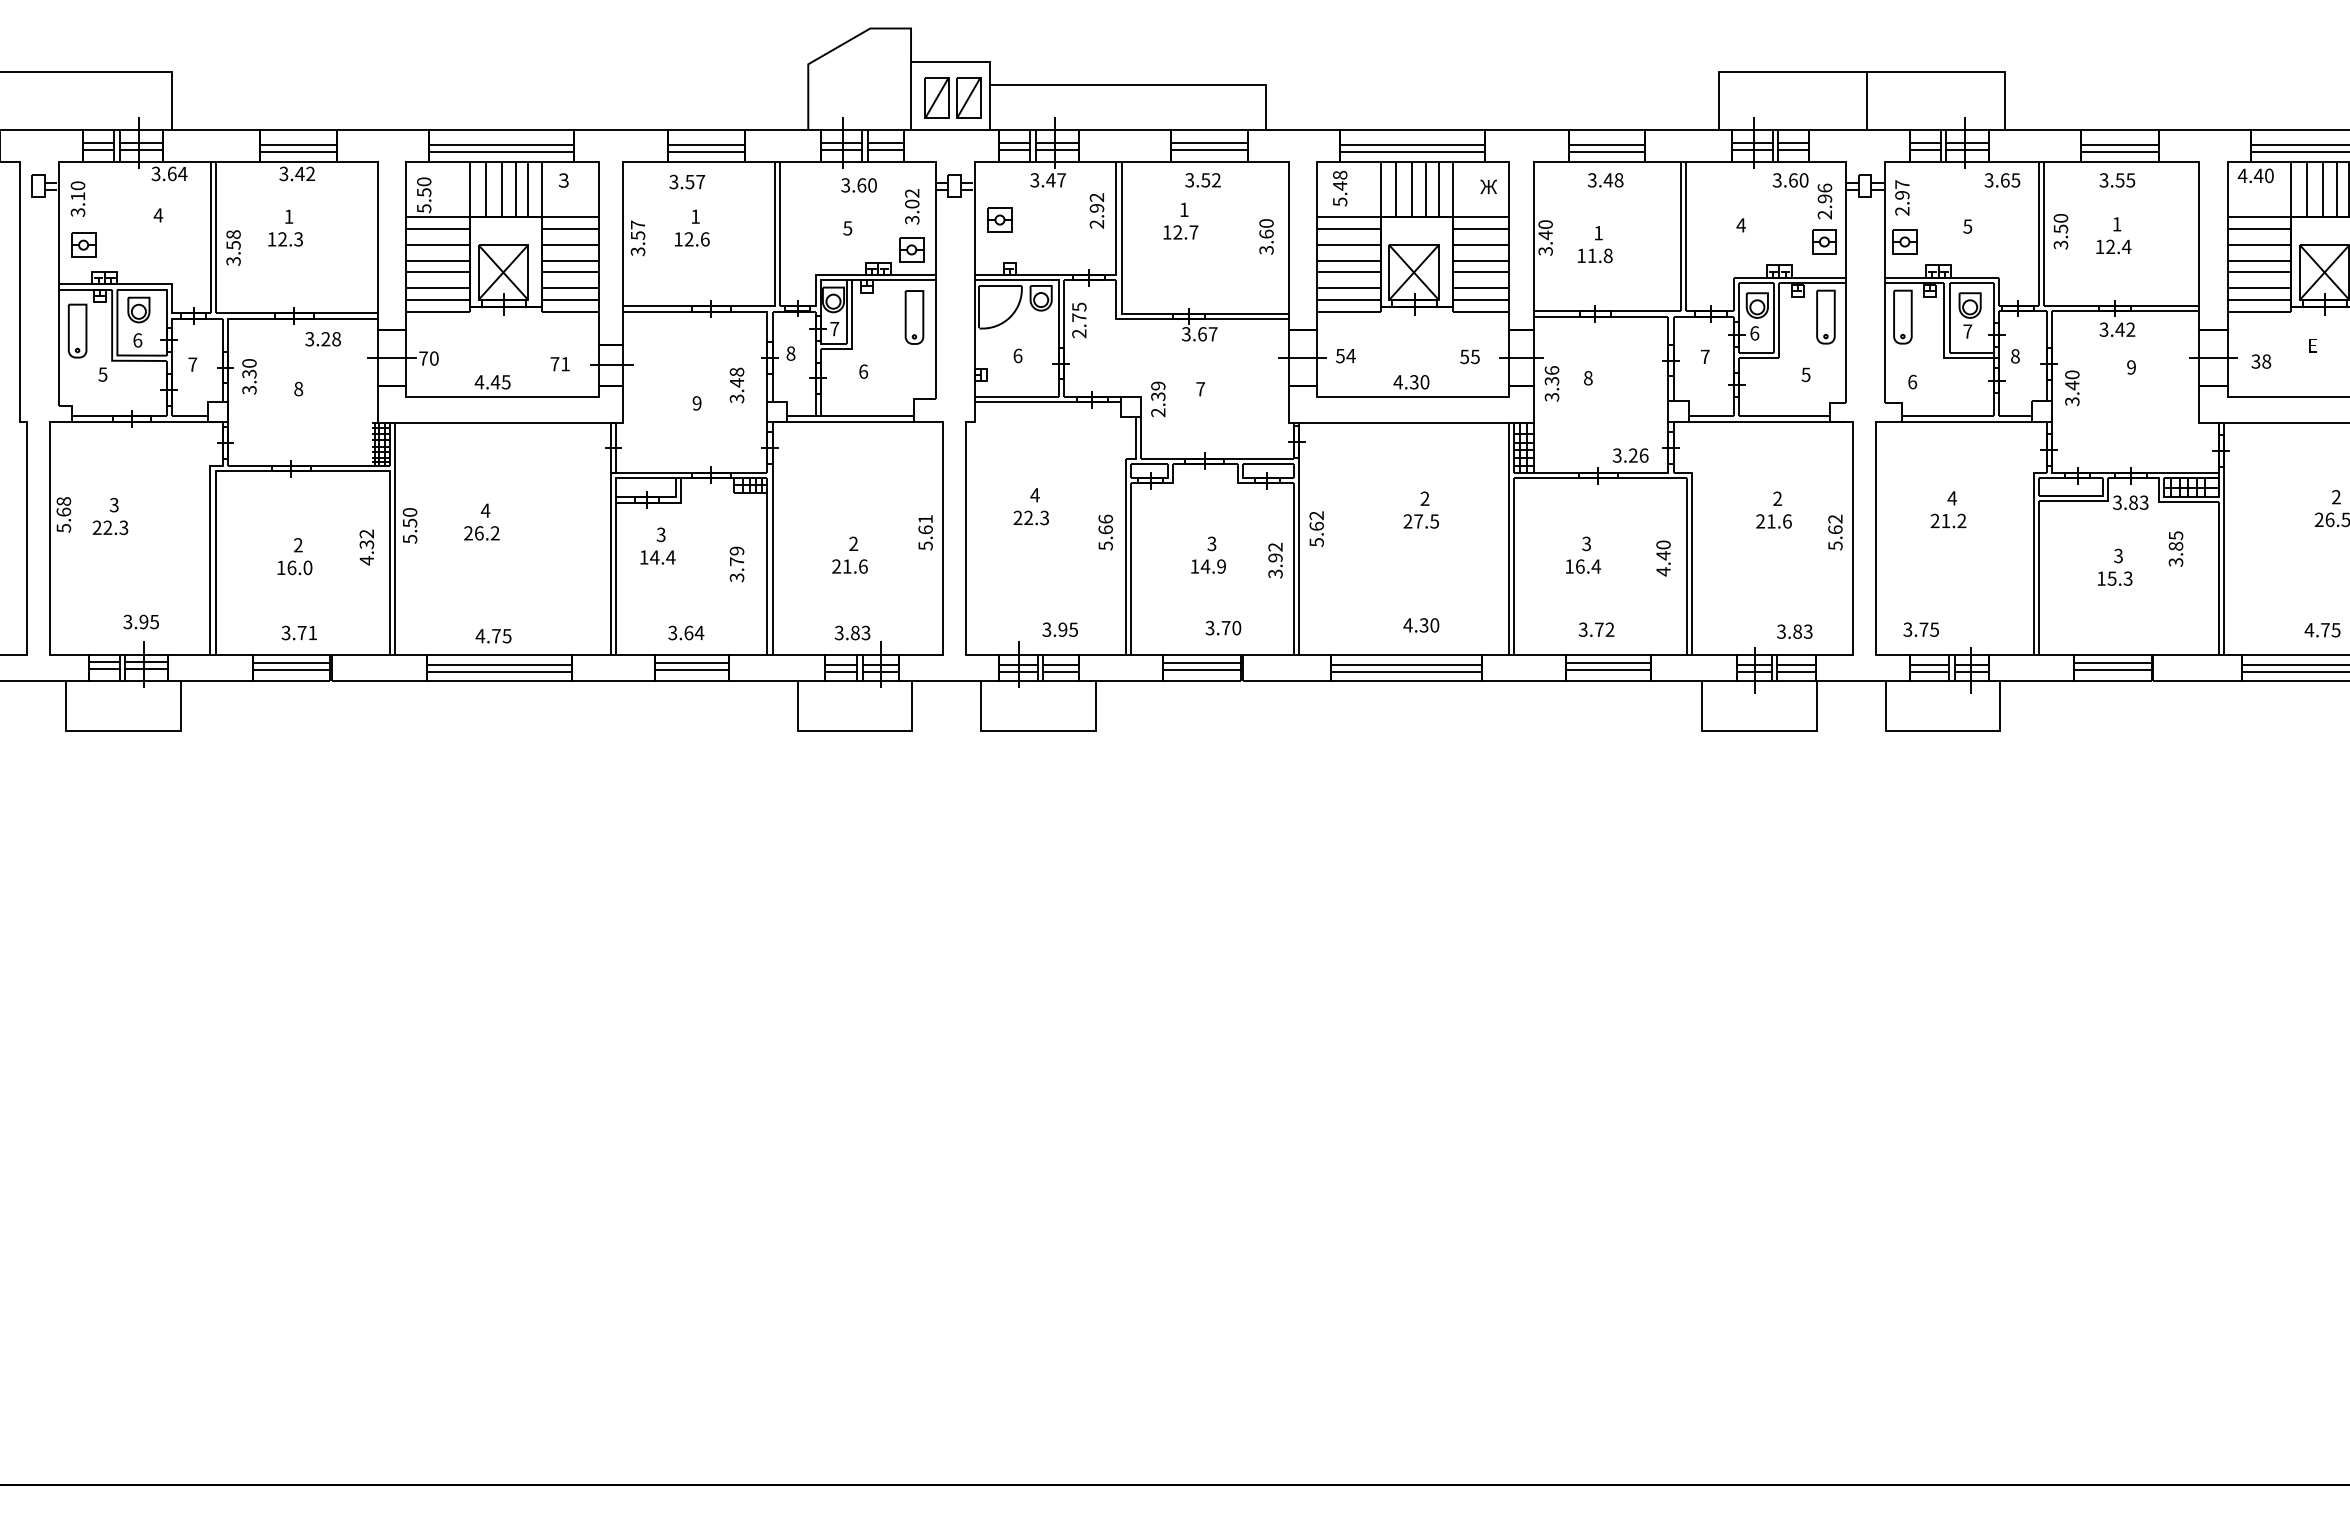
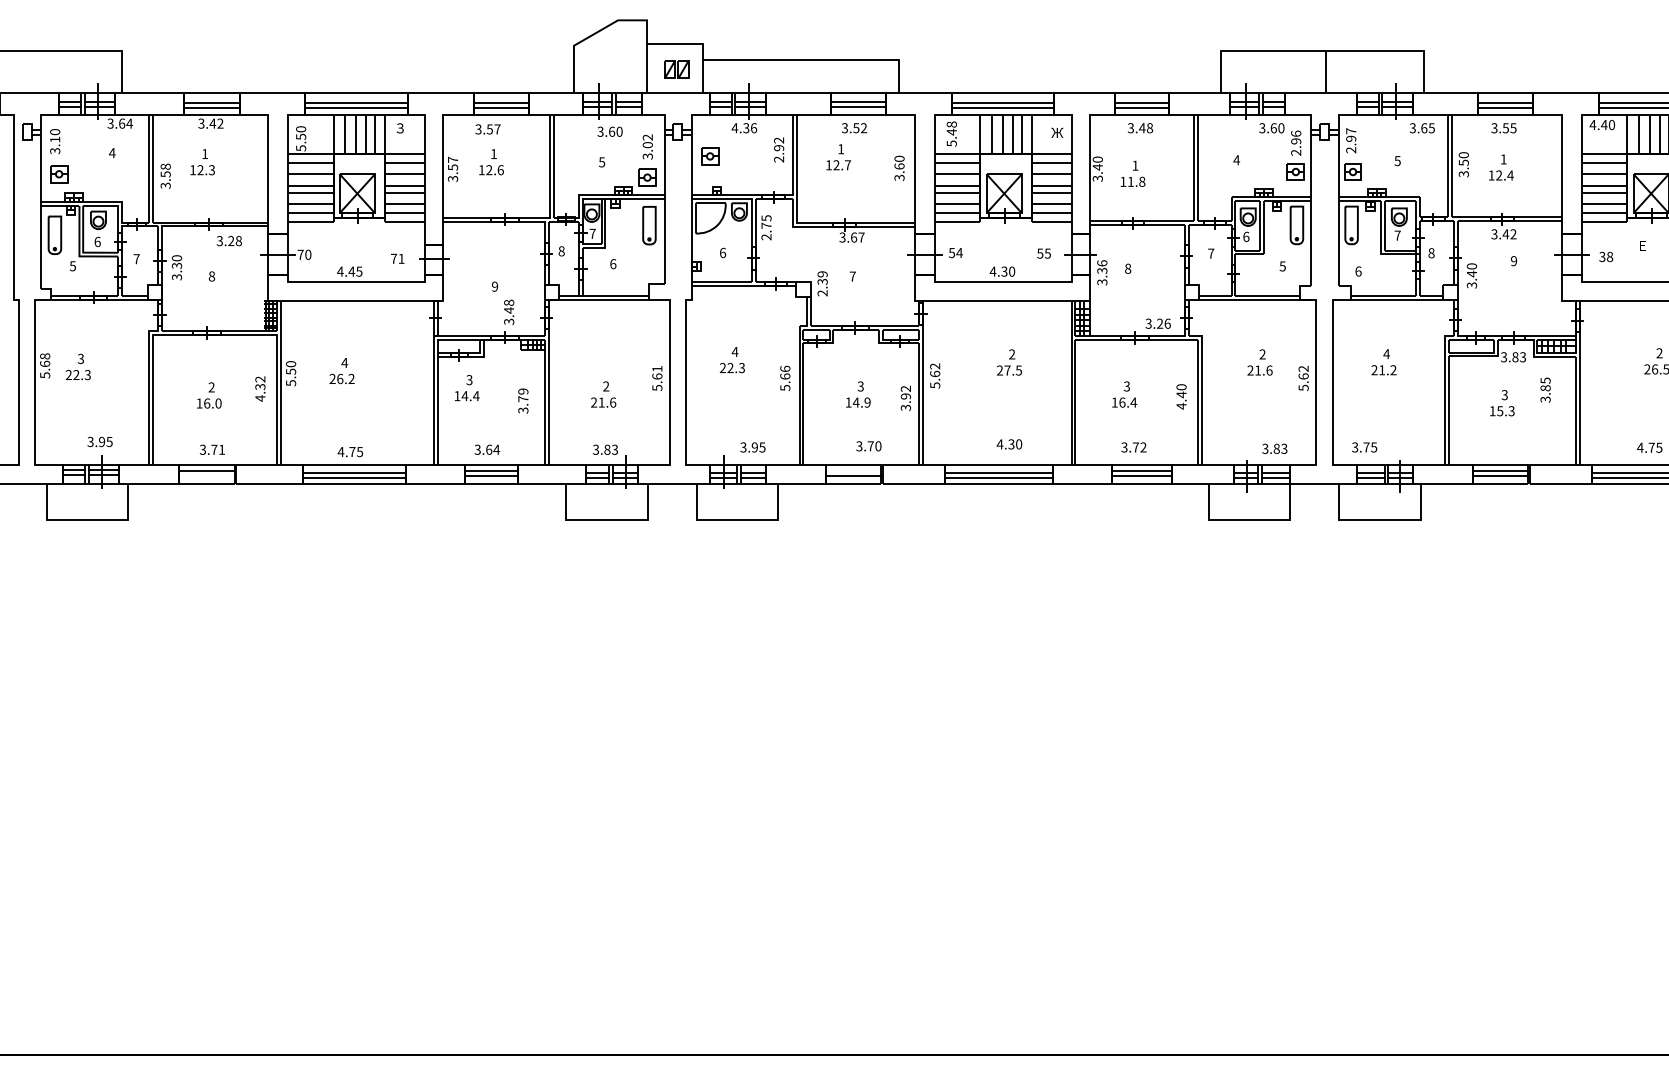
part: (952, 97) -> (676, 69), size x0.6
text: (1048, 180) -> (744, 128), 3.47 -> 4.36
text: (736, 385) -> (508, 312), moved
line: (1202, 663) -> (854, 471), removed
line: (291, 670) -> (206, 476), removed

